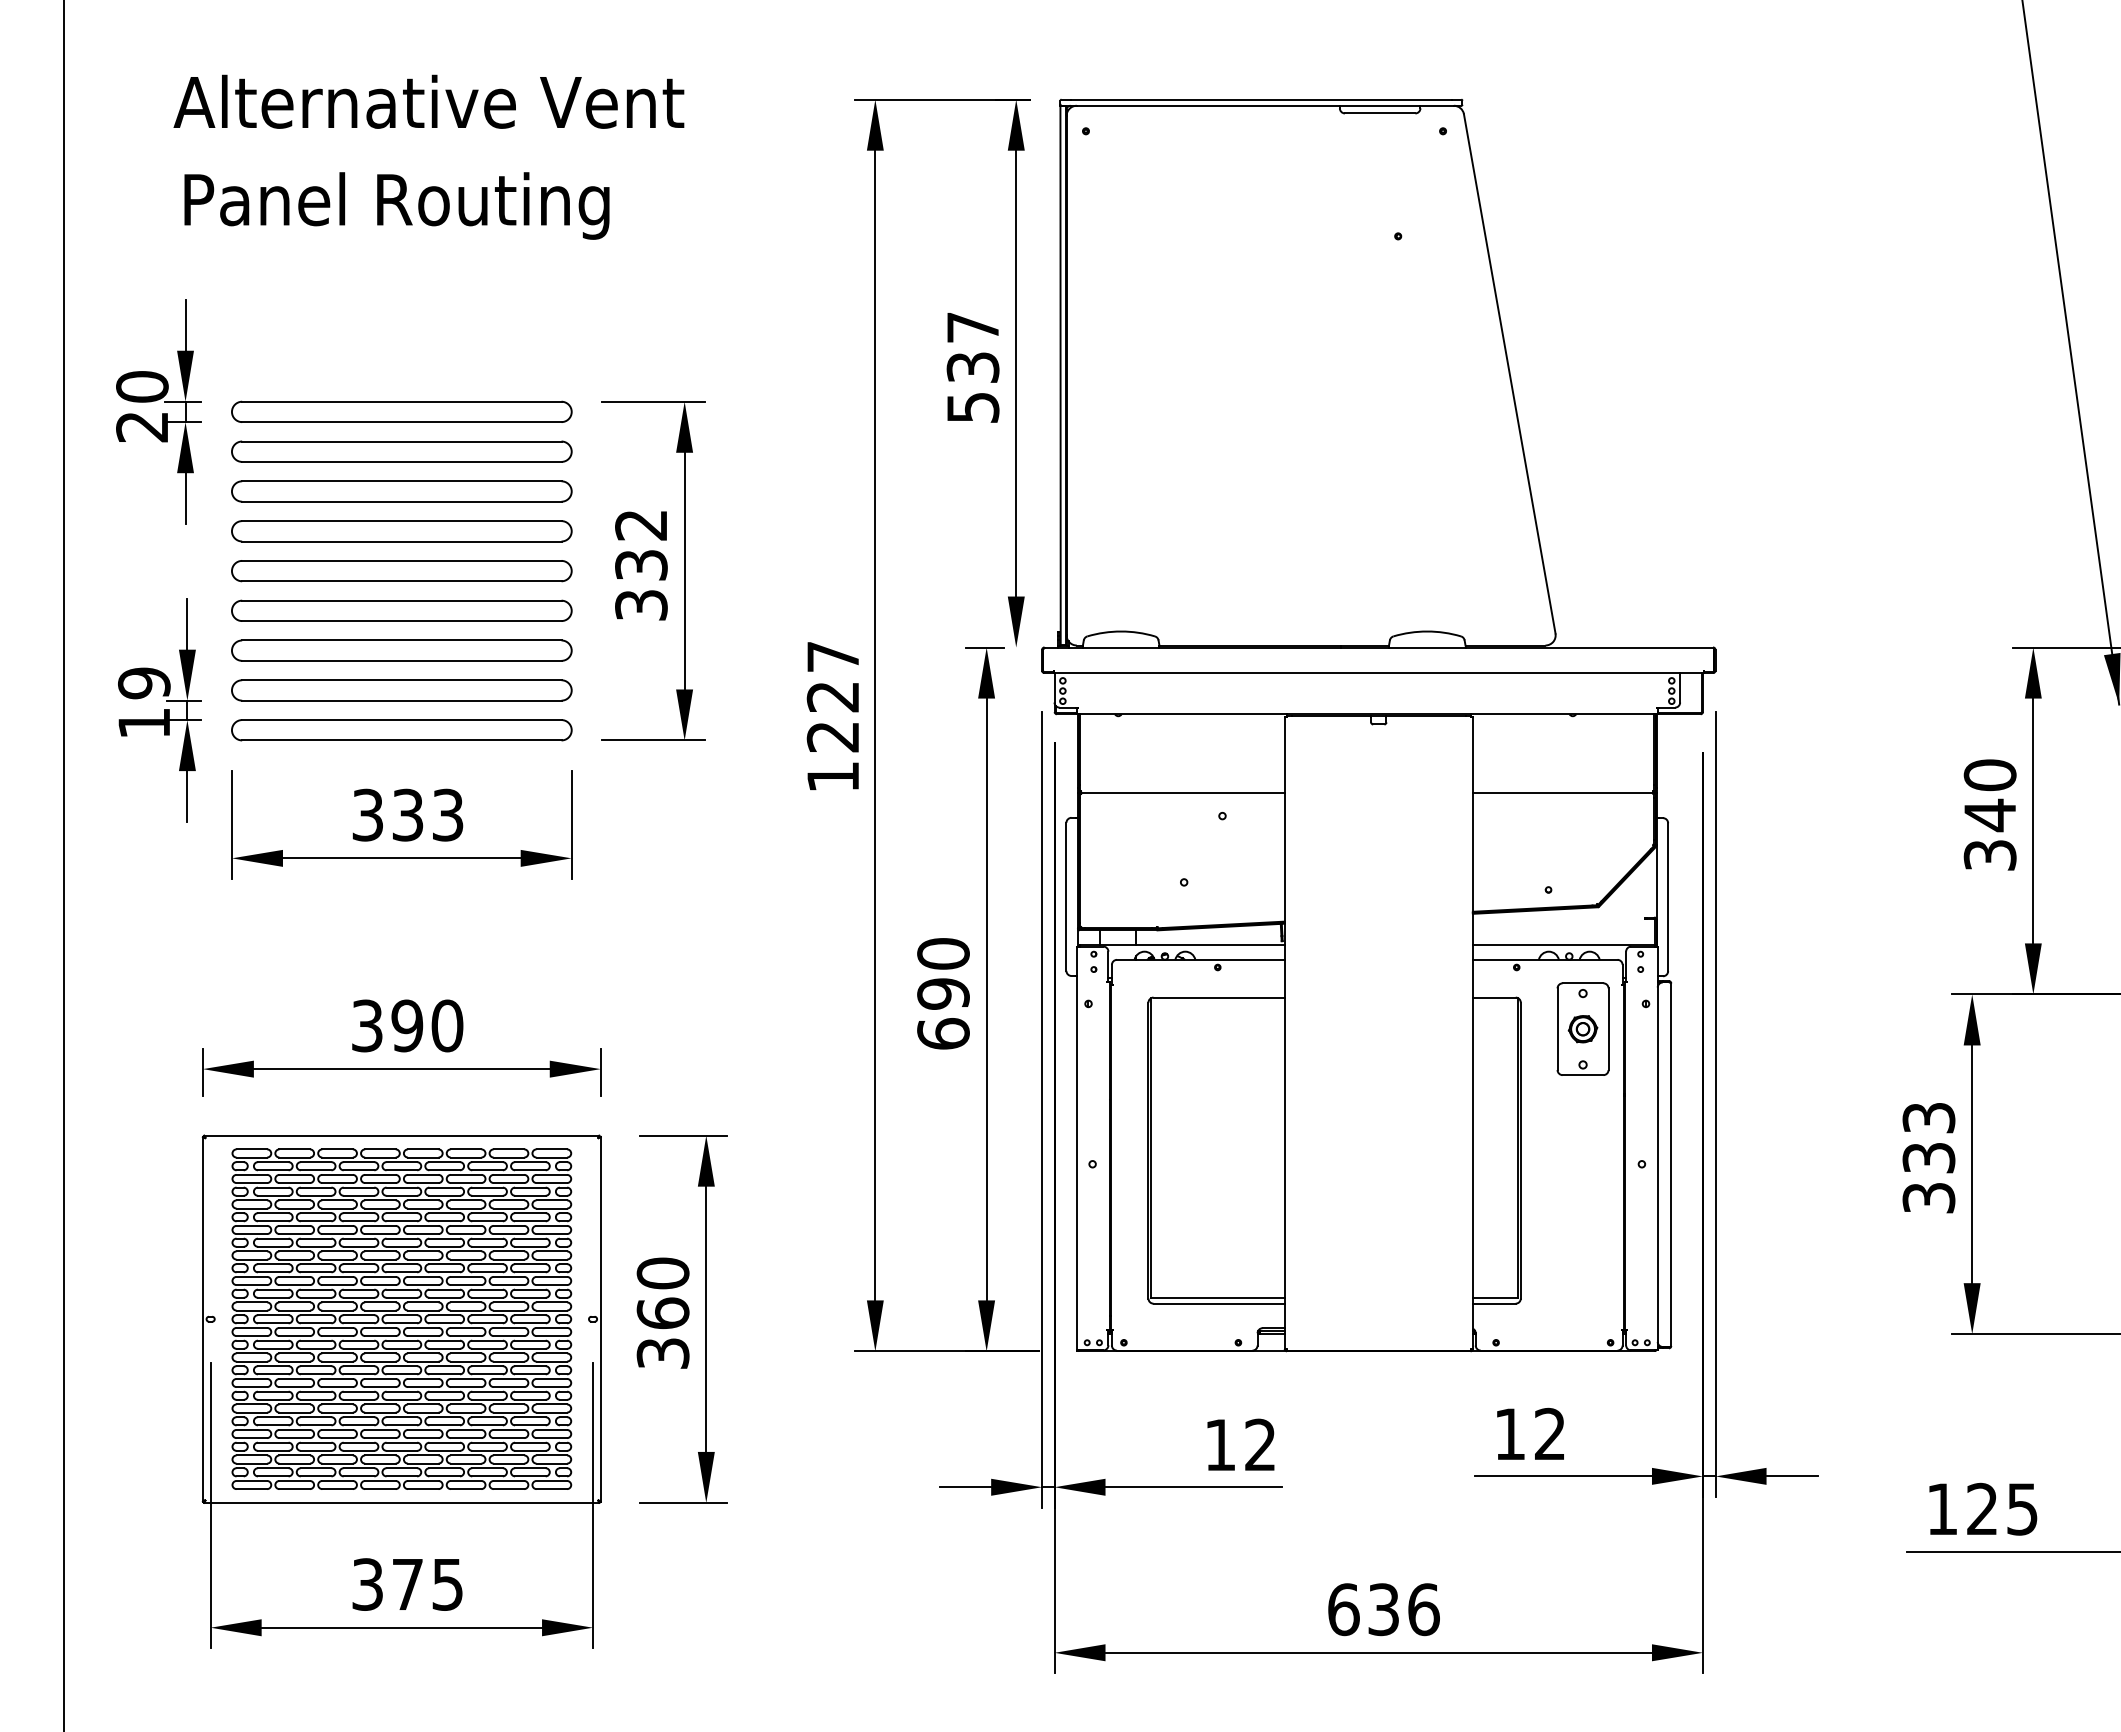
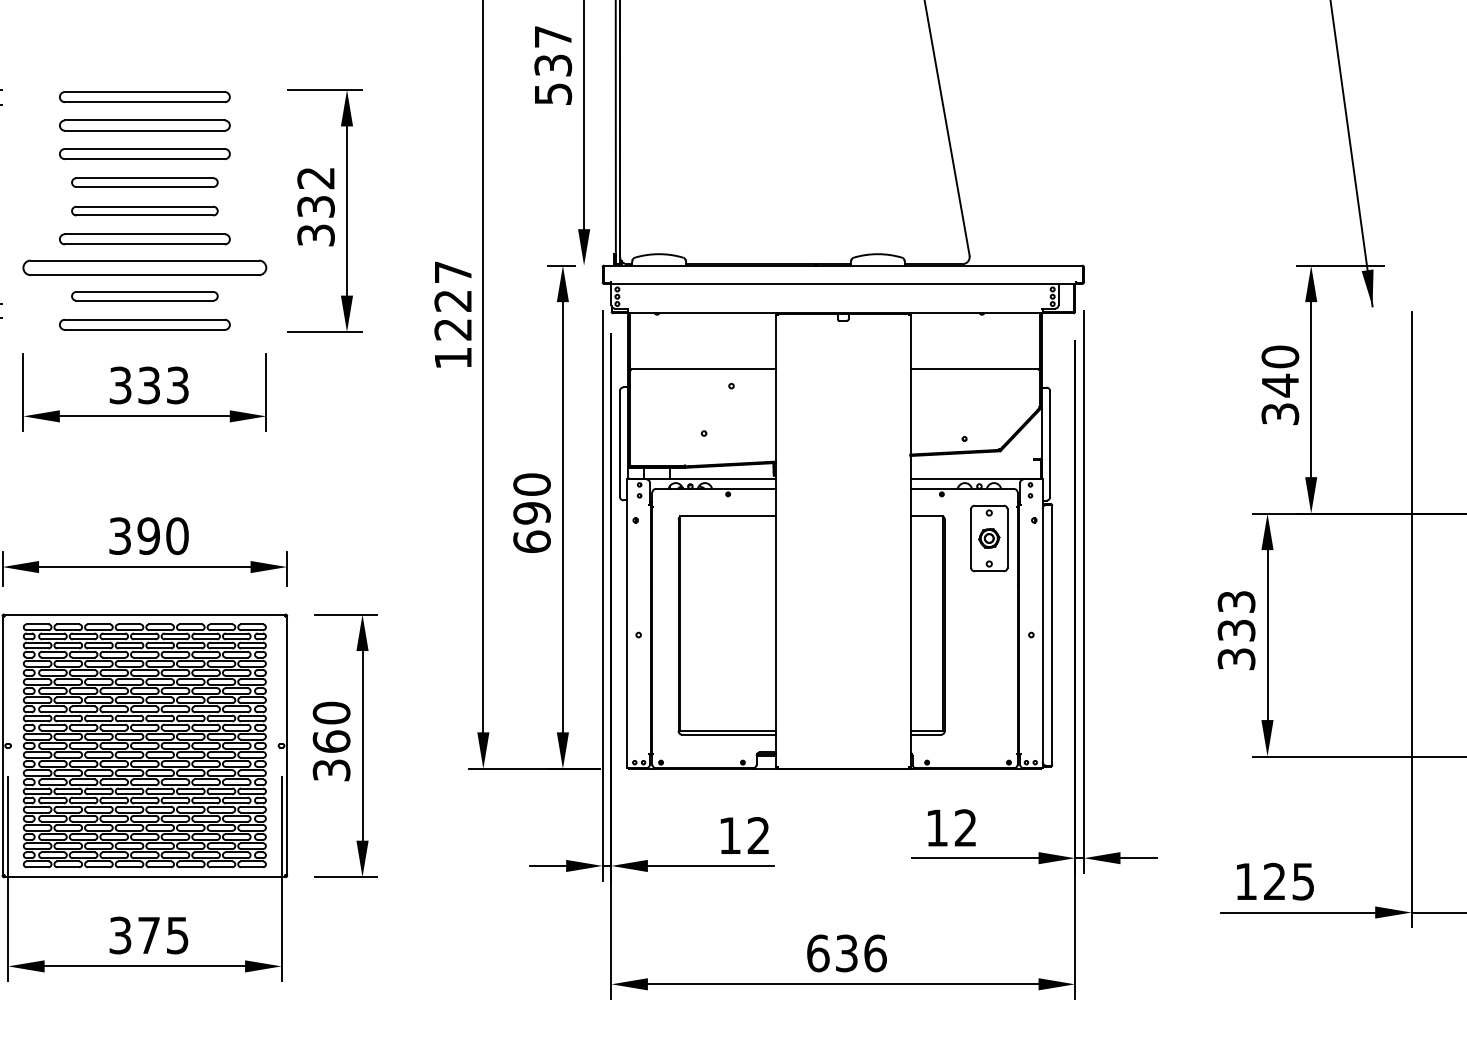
part: (401, 411) -> (144, 96), size x0.7
part: (401, 451) -> (144, 125), size x0.7
part: (401, 491) -> (144, 154), size x0.7
part: (401, 531) -> (144, 182), size x0.6
part: (401, 571) -> (144, 211), size x0.6
part: (401, 610) -> (144, 239), size x0.7
part: (401, 690) -> (144, 296), size x0.6
part: (401, 730) -> (144, 324), size x0.7

